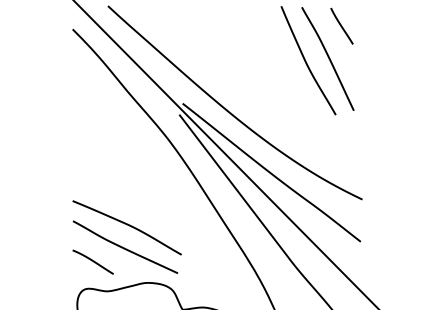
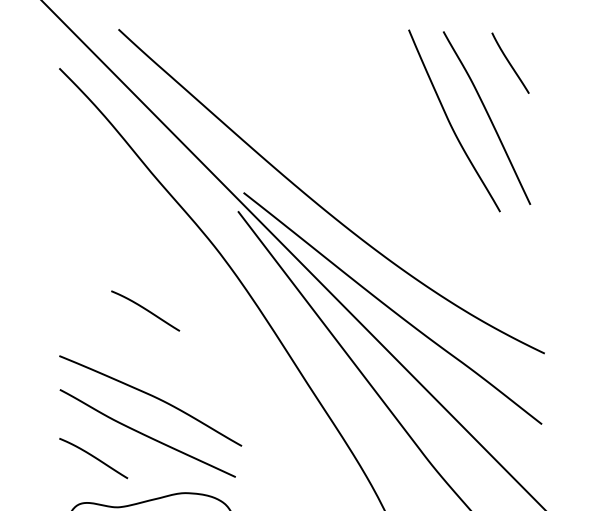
curve: (123, 173) -> (144, 309), added

